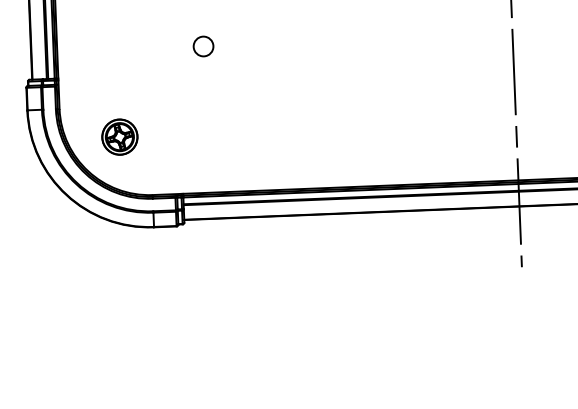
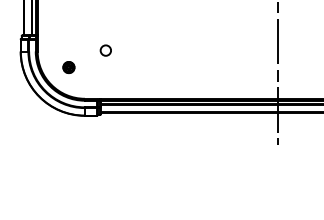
circle: (202, 46) -> (105, 50), moved
part: (119, 136) -> (68, 67), size x0.6

